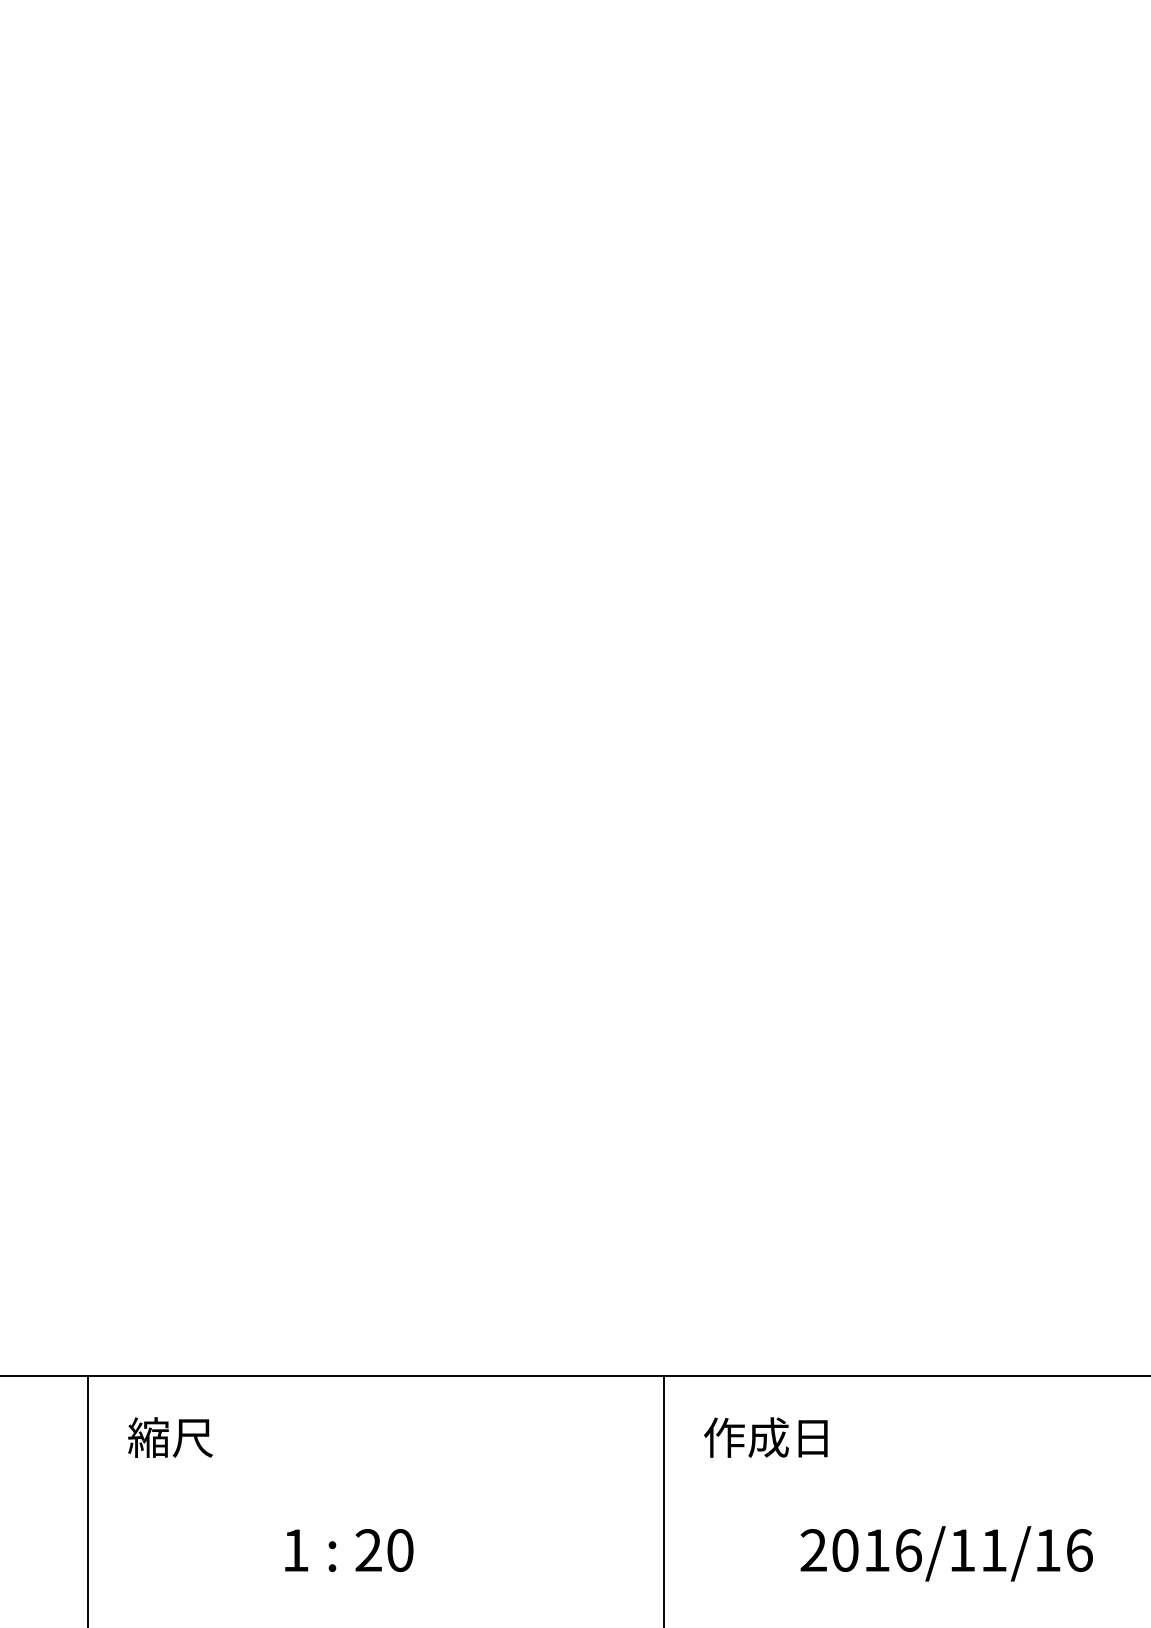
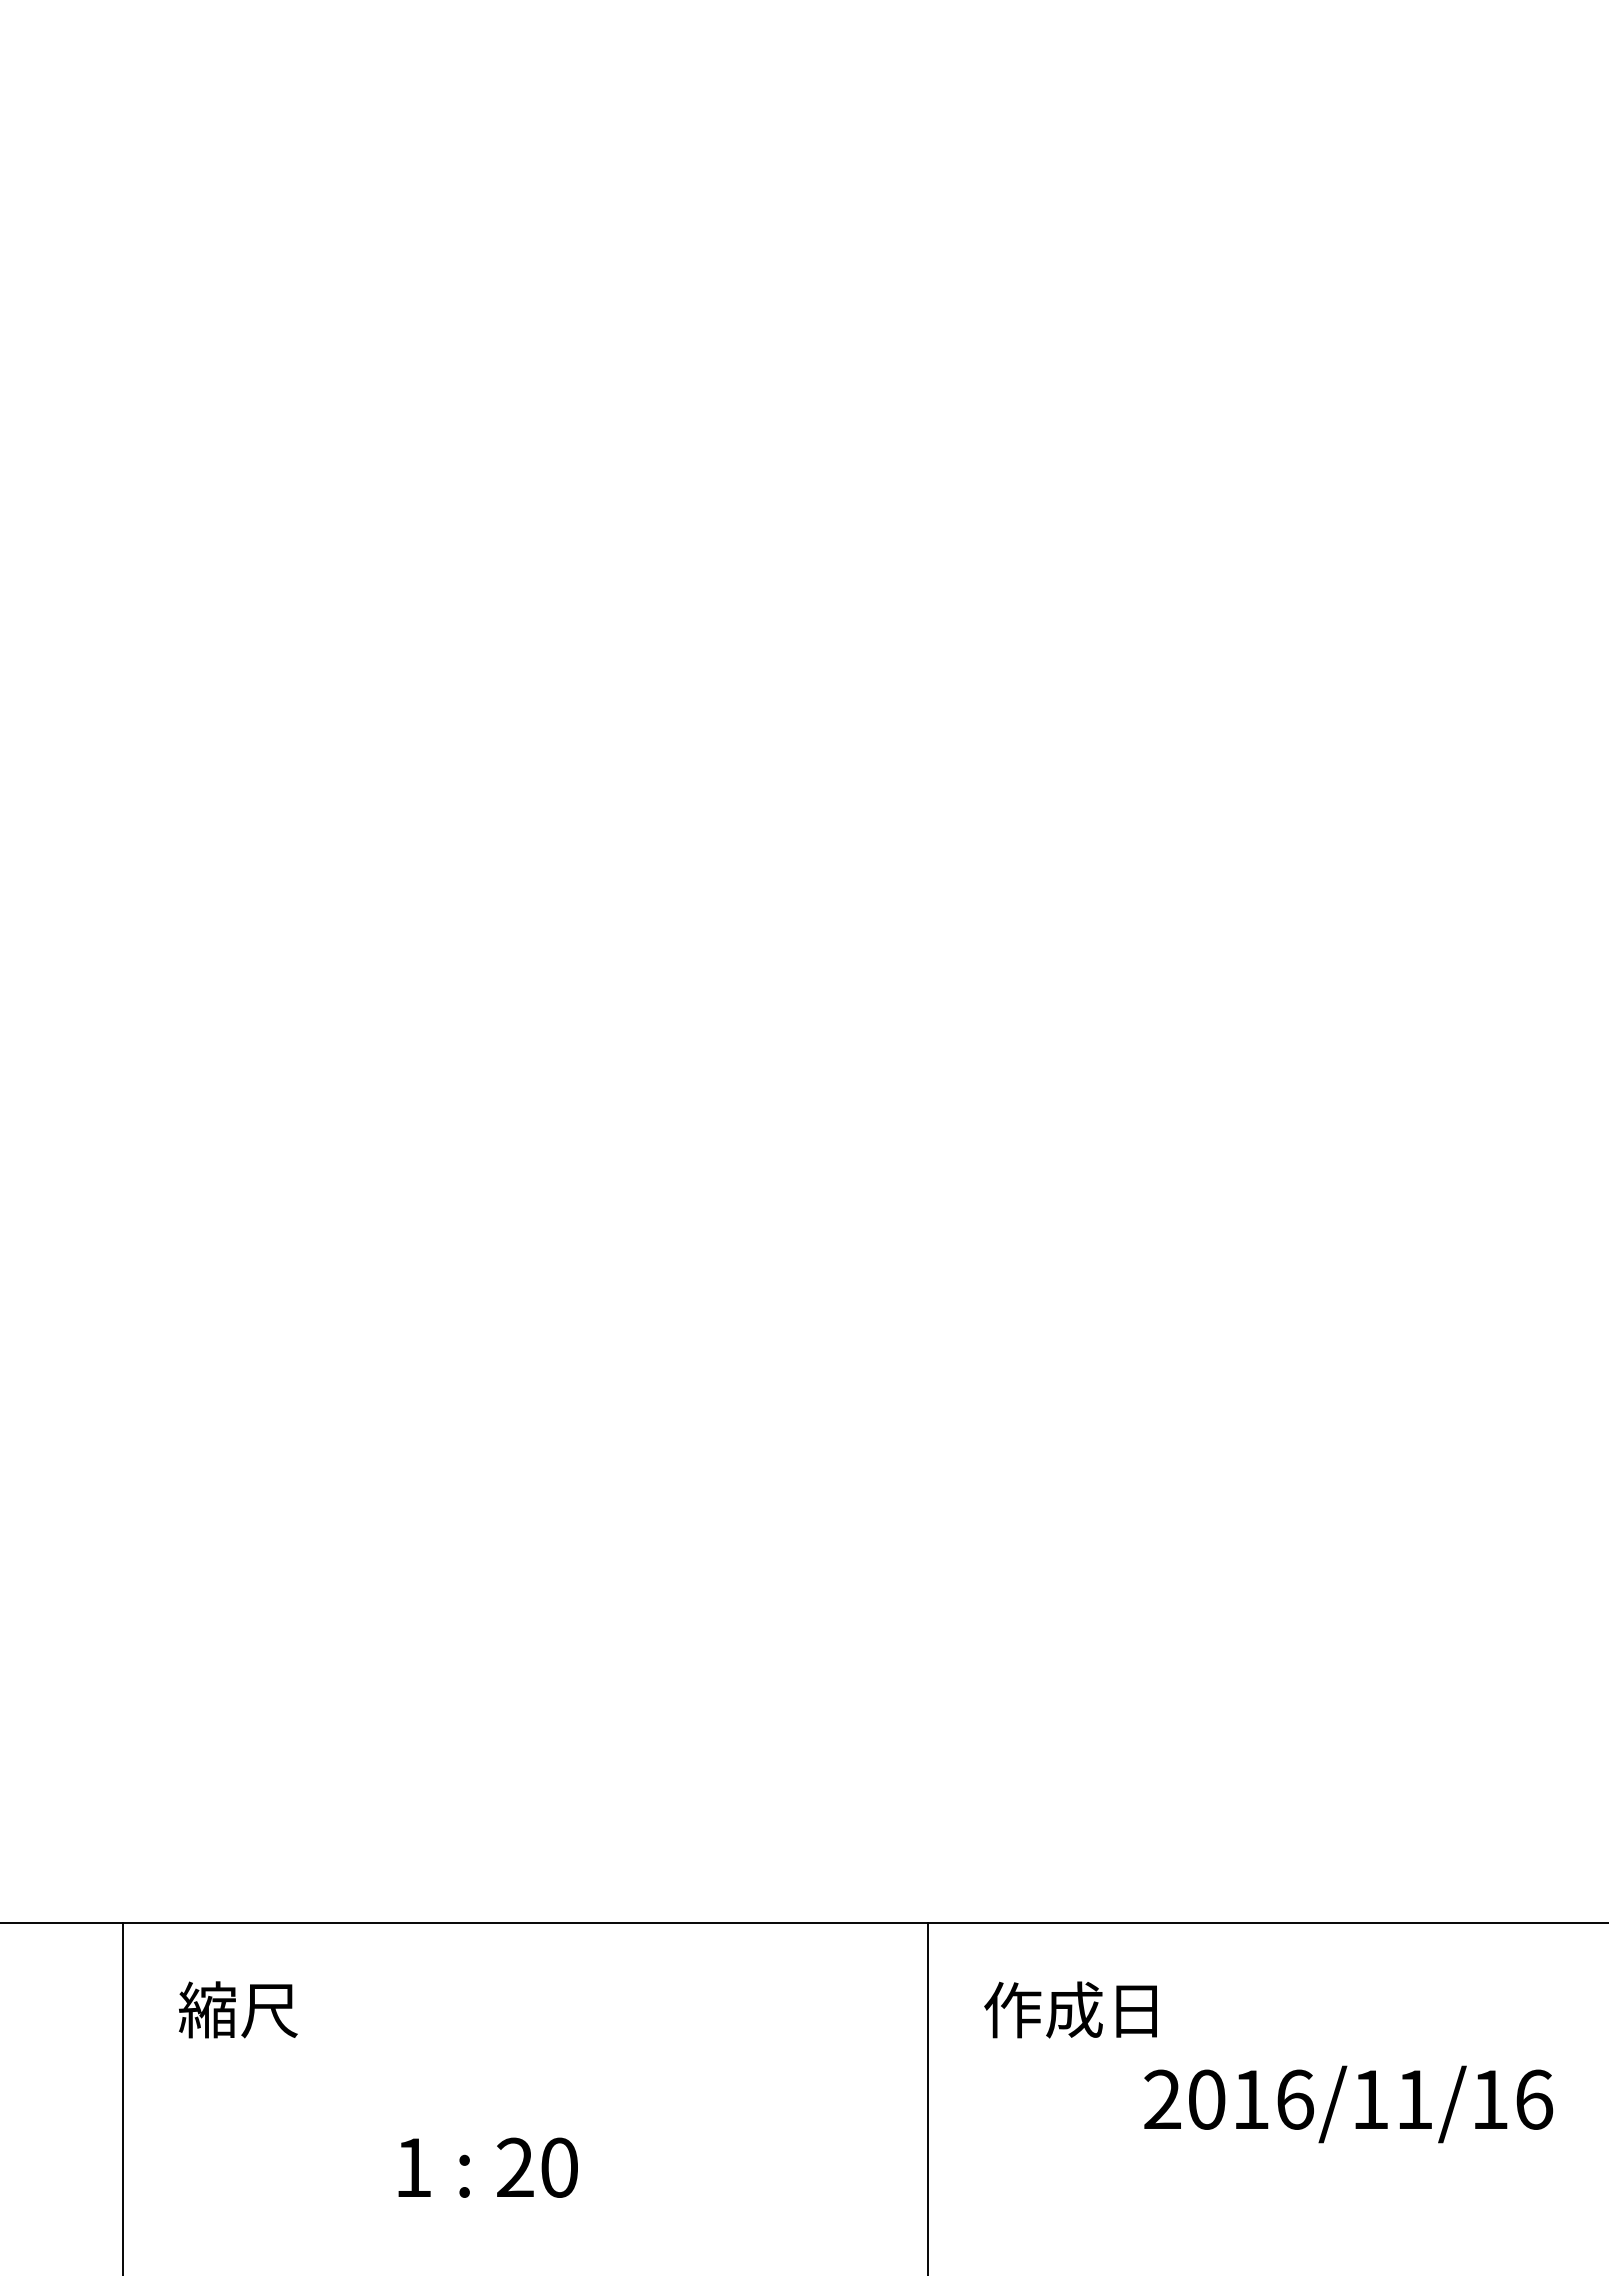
text: (946, 1553) -> (1348, 2104), moved

